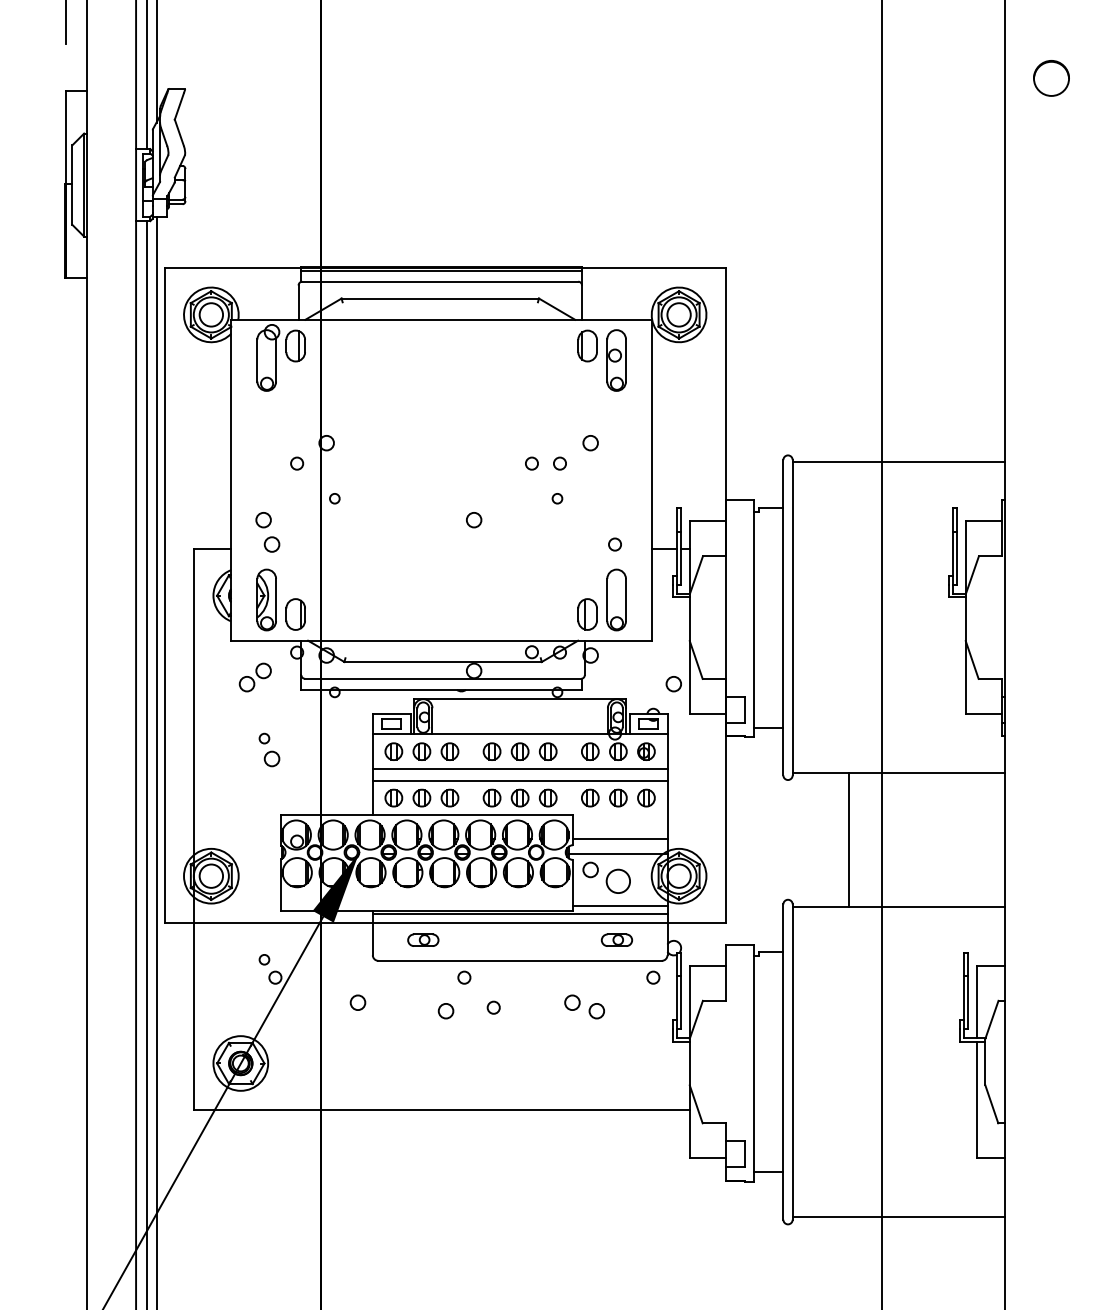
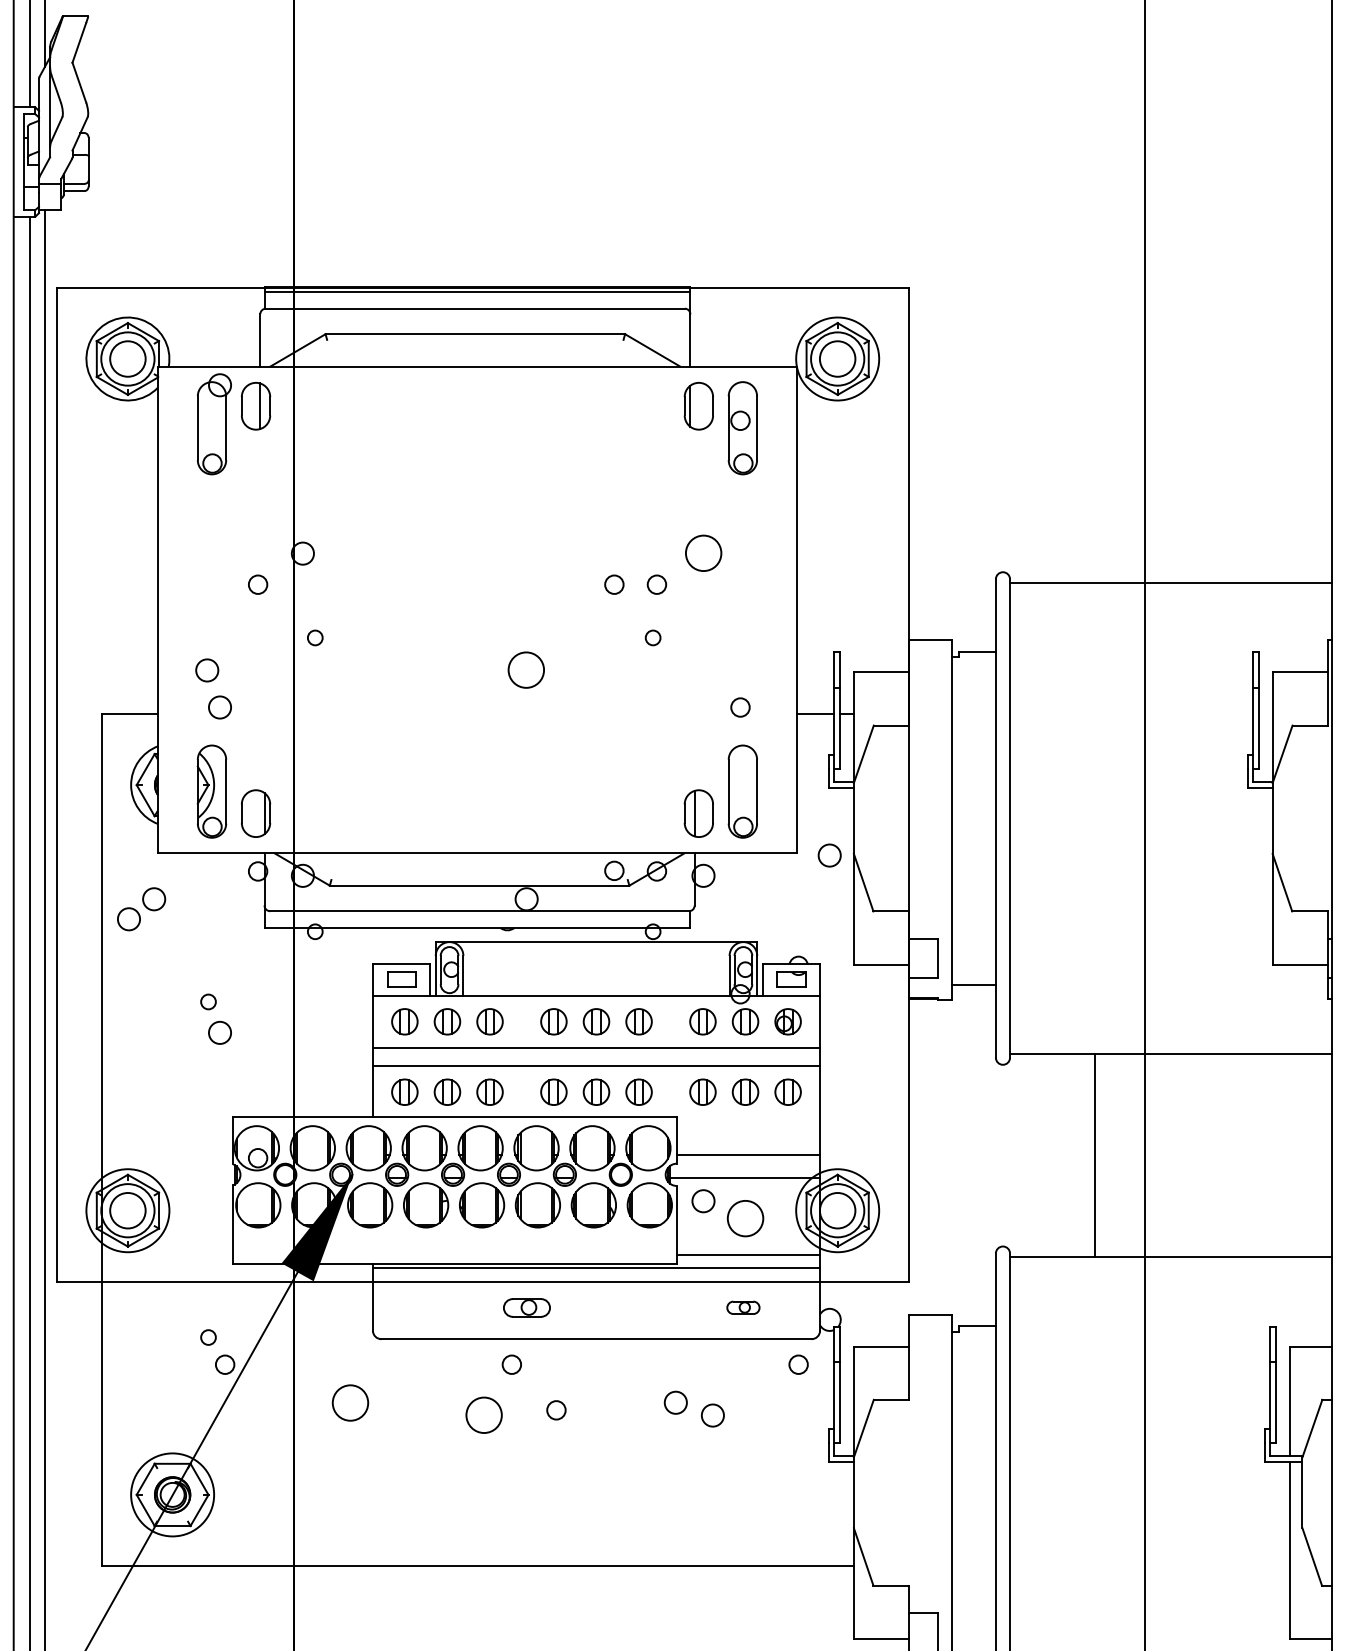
circle: (590, 443) -> (703, 554), size x1.6
circle: (474, 520) -> (527, 670), size x1.6
part: (254, 677) -> (140, 909), moved
circle: (673, 684) -> (829, 856), moved
part: (423, 939) -> (527, 1306), moved
part: (616, 939) -> (742, 1306), size x0.7
circle: (357, 1002) -> (349, 1402), size x1.6
circle: (445, 1011) -> (483, 1416), size x1.6

